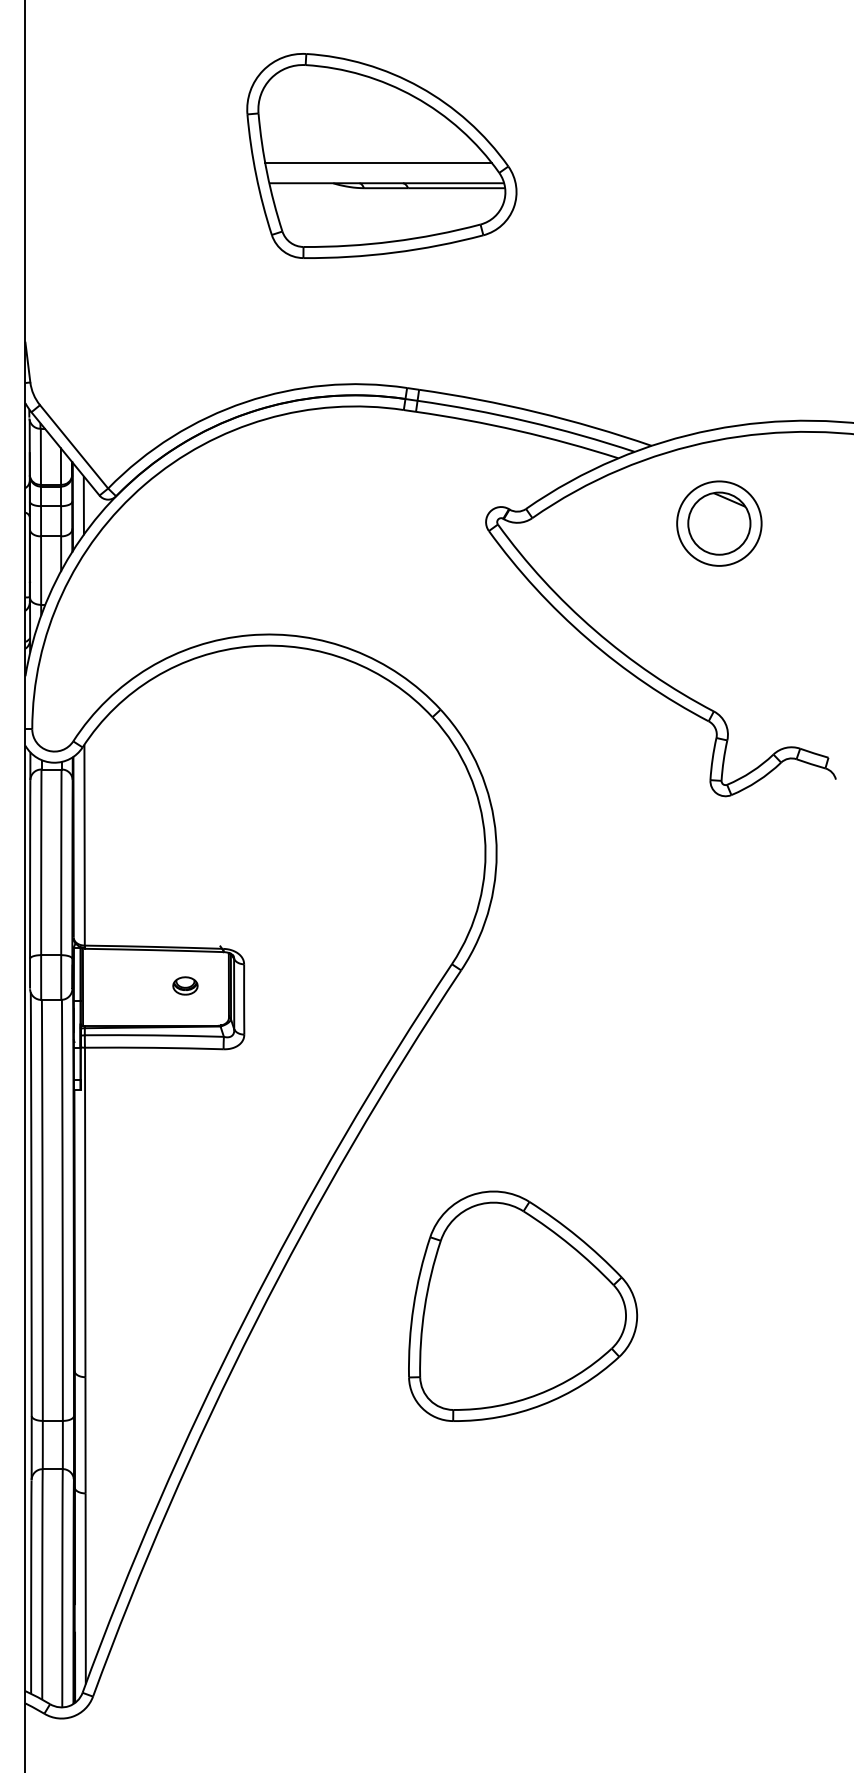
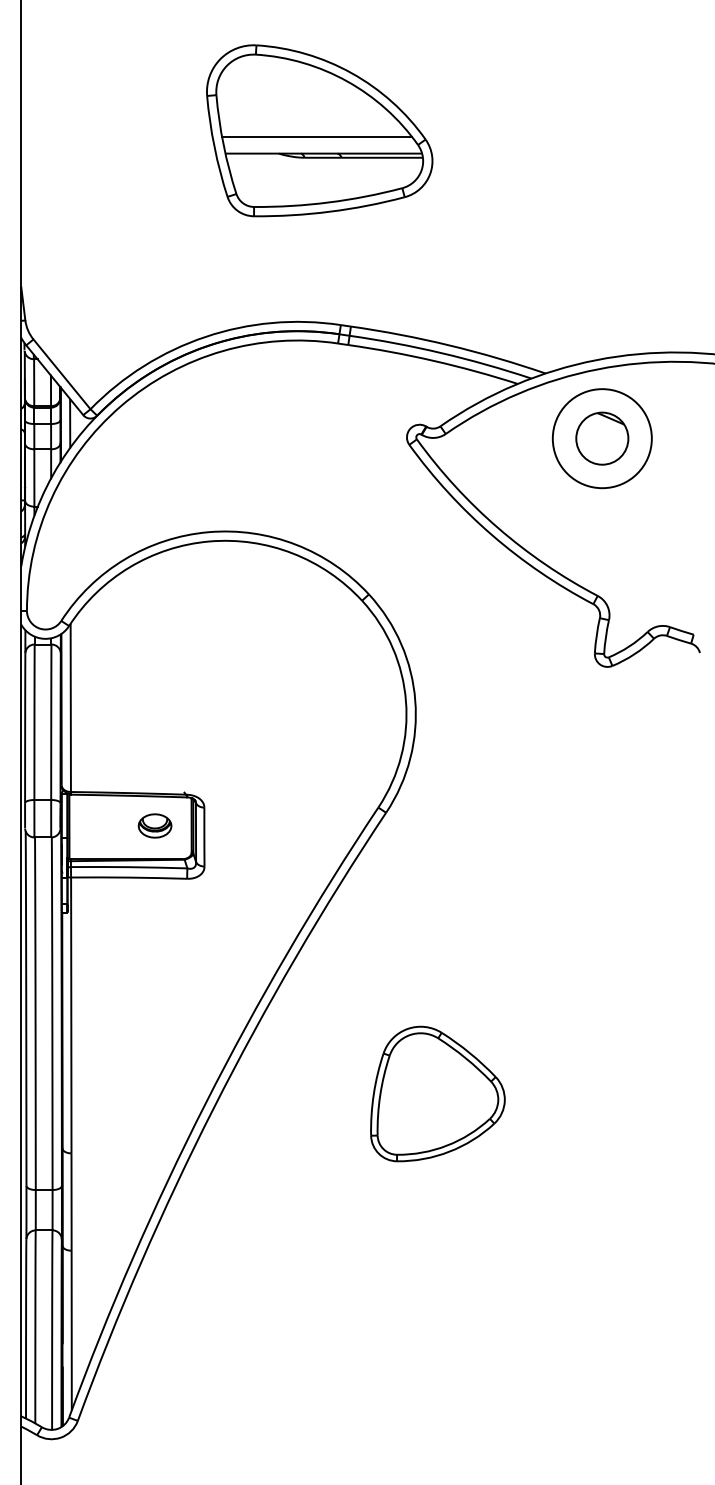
circle: (718, 523) -> (601, 438), size x1.4
part: (185, 985) -> (155, 825), size x1.6
part: (522, 1305) -> (437, 1093), size x0.7

